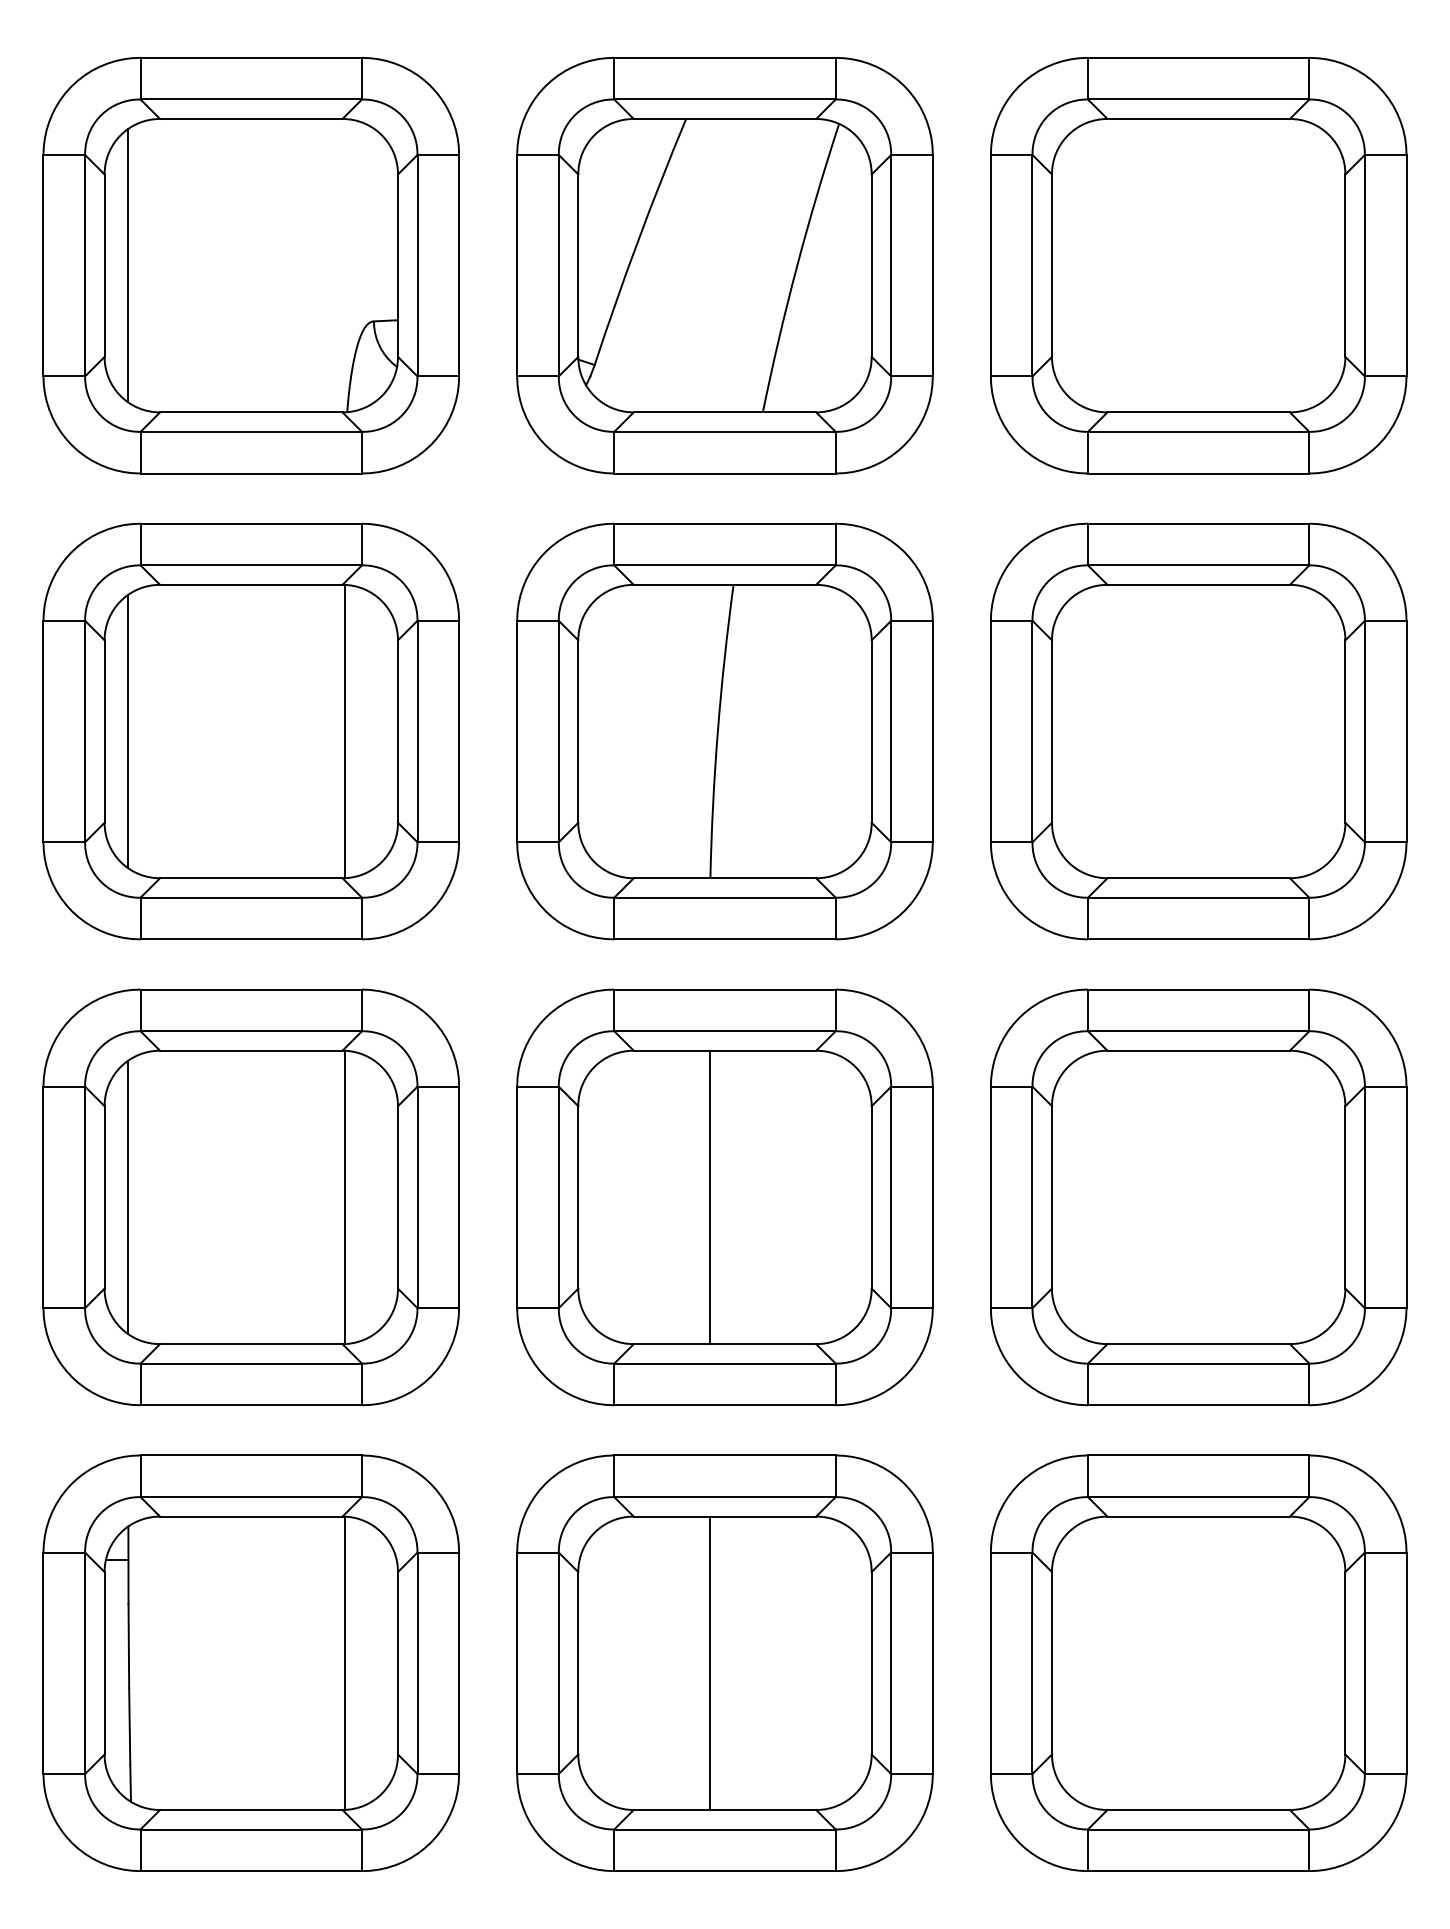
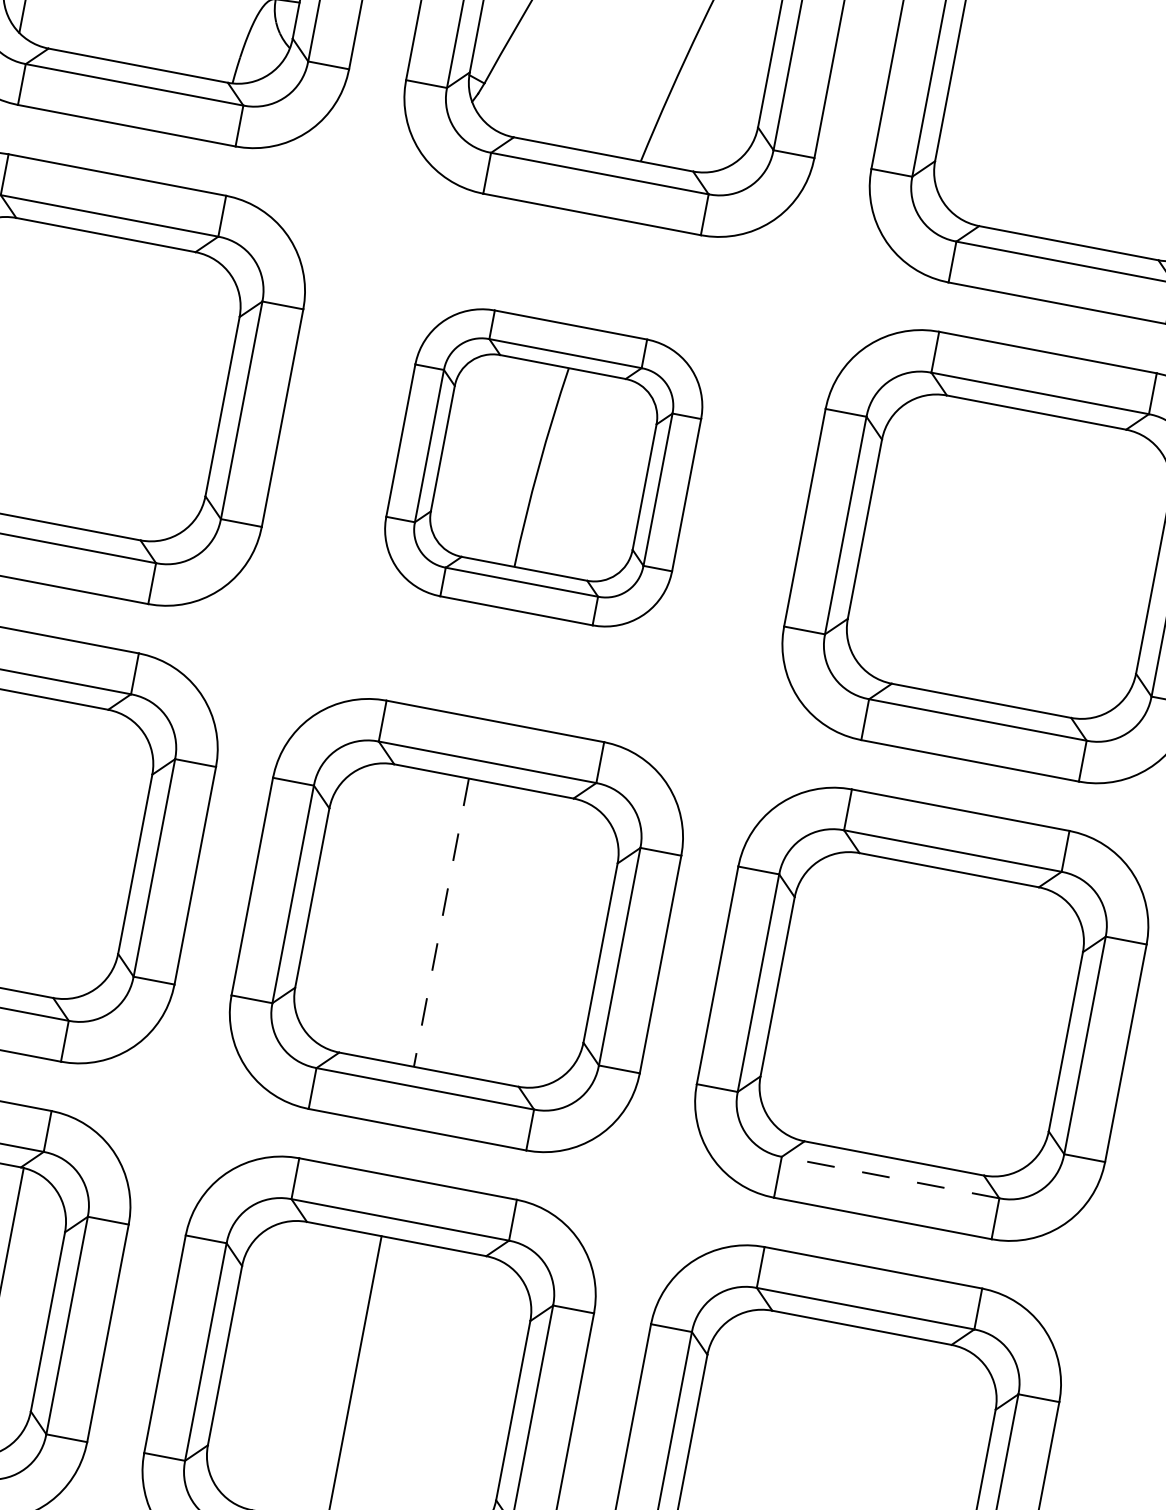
line: (345, 731) -> (170, 396), removed
part: (724, 731) -> (543, 467), size x0.7
line: (345, 1197) -> (83, 854), removed
line: (709, 1197) -> (441, 922), solid -> dashed
line: (1198, 1363) -> (890, 1177), solid -> dashed

